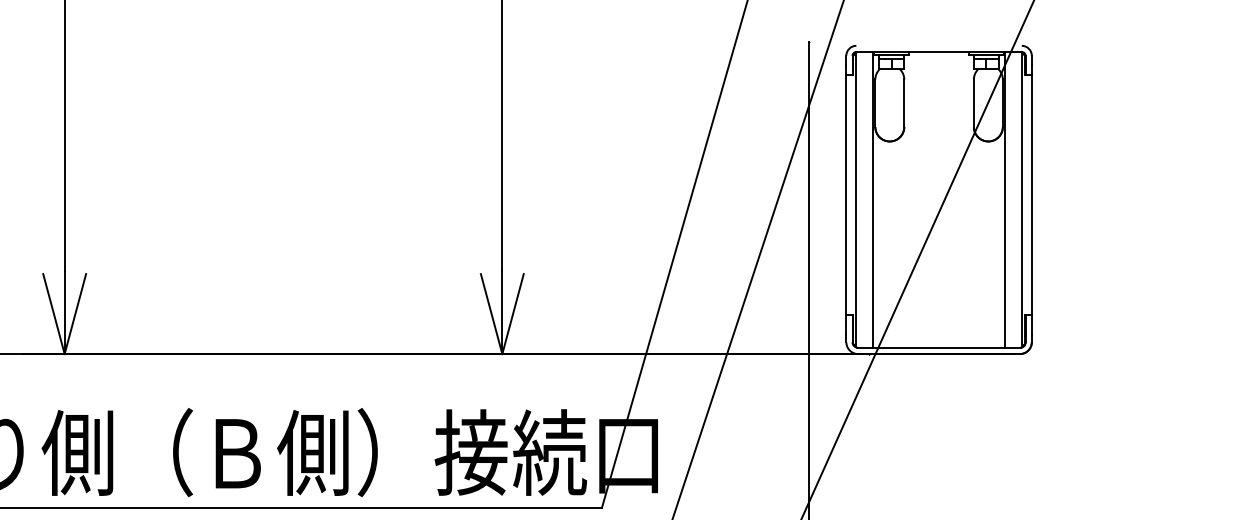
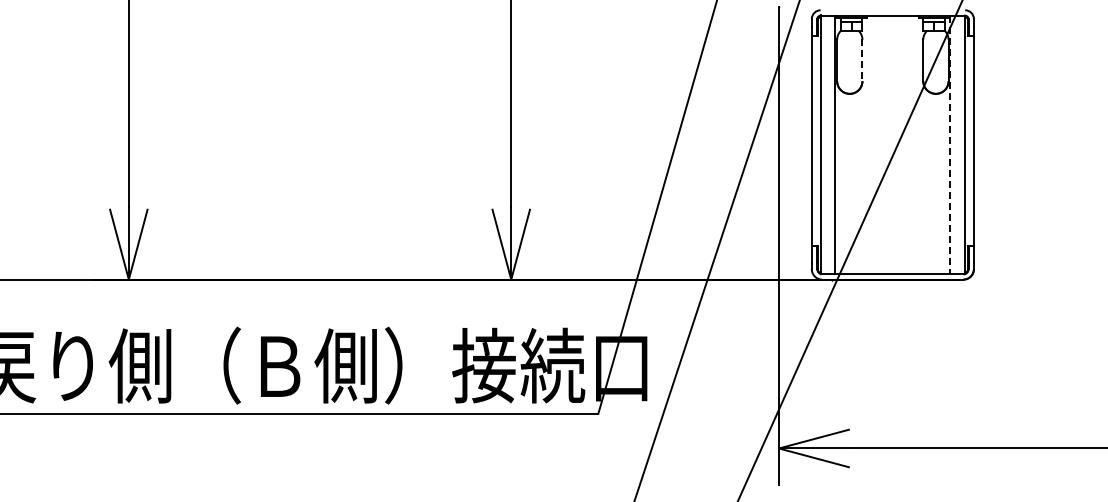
line: (904, 103) -> (862, 60), solid -> dashed
line: (1005, 200) -> (950, 145), solid -> dashed

